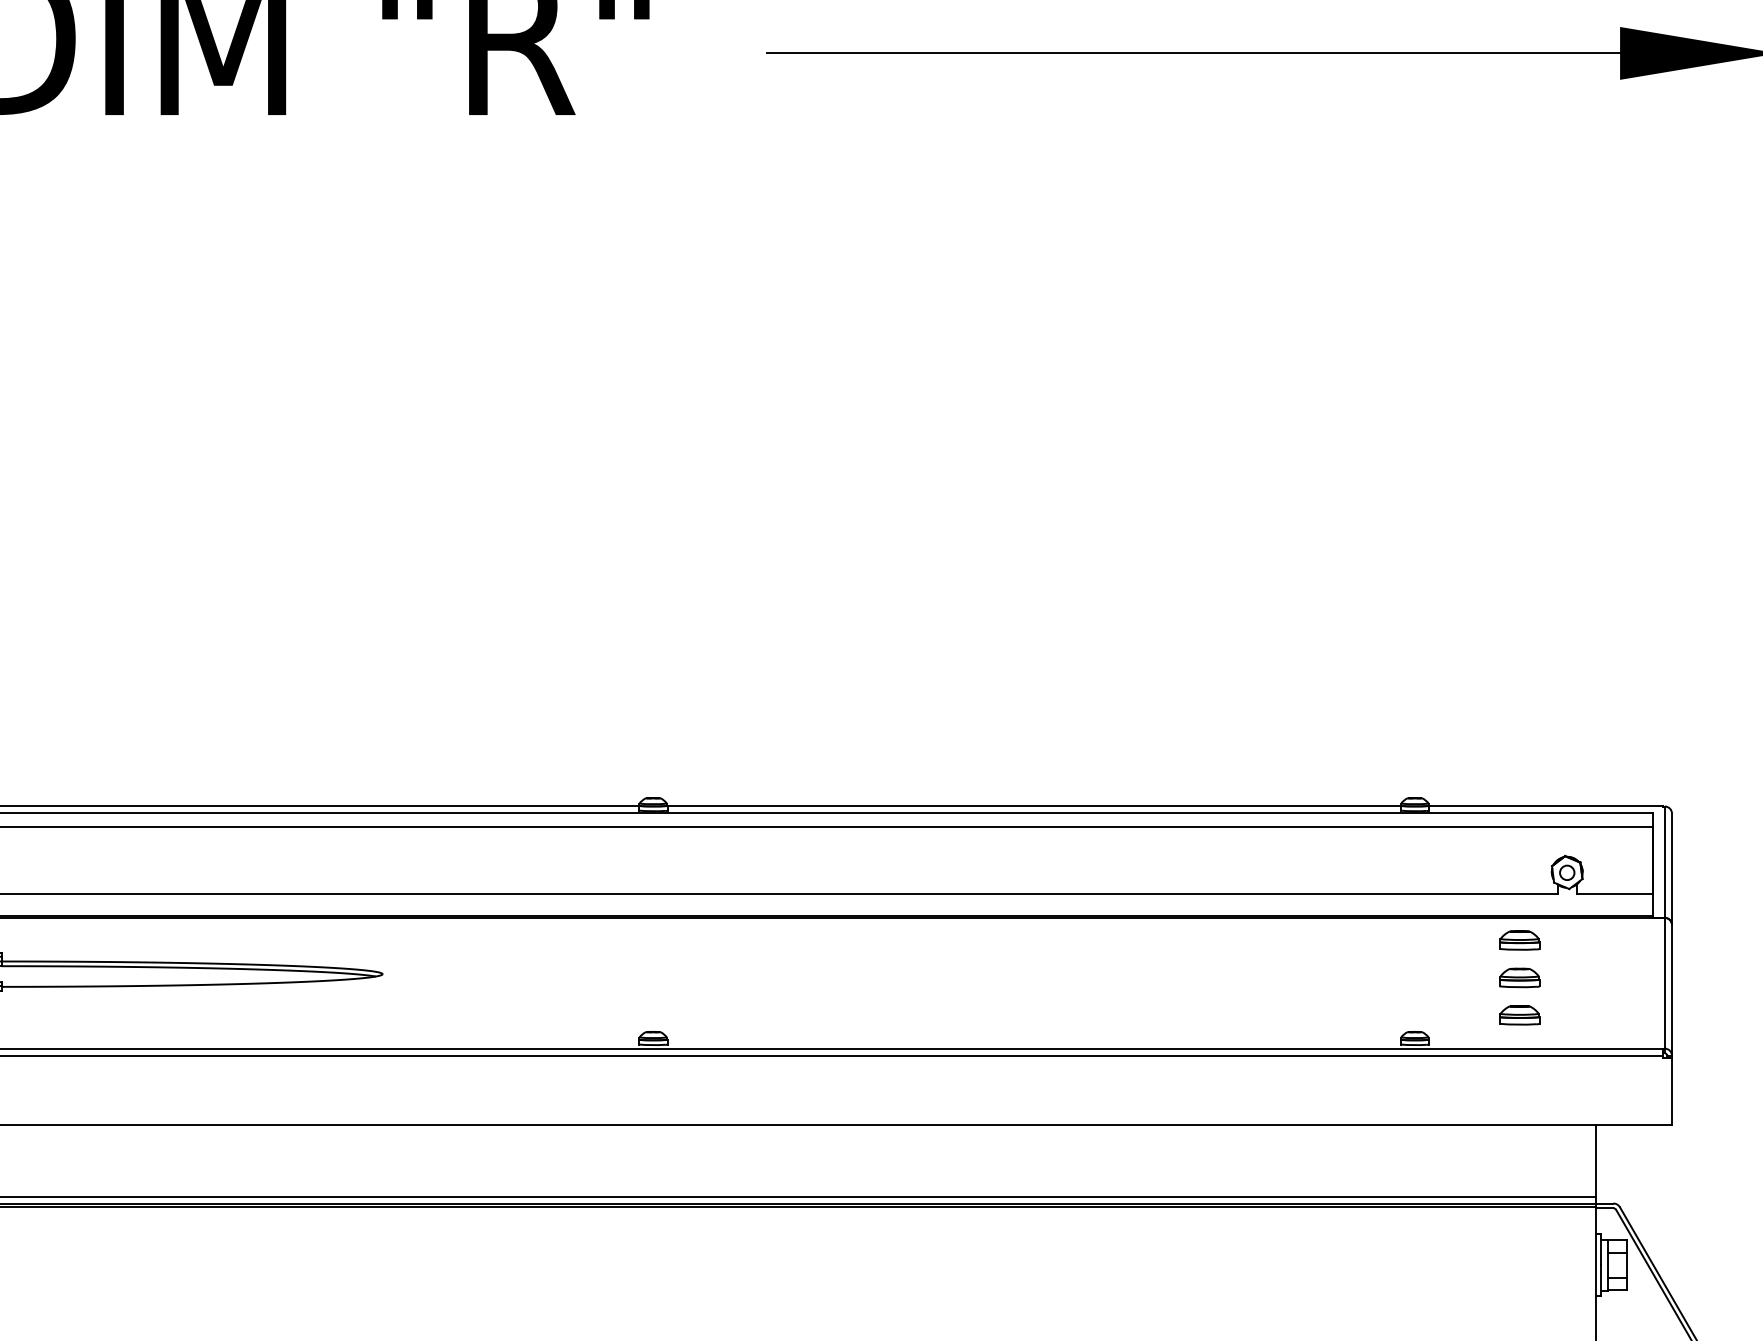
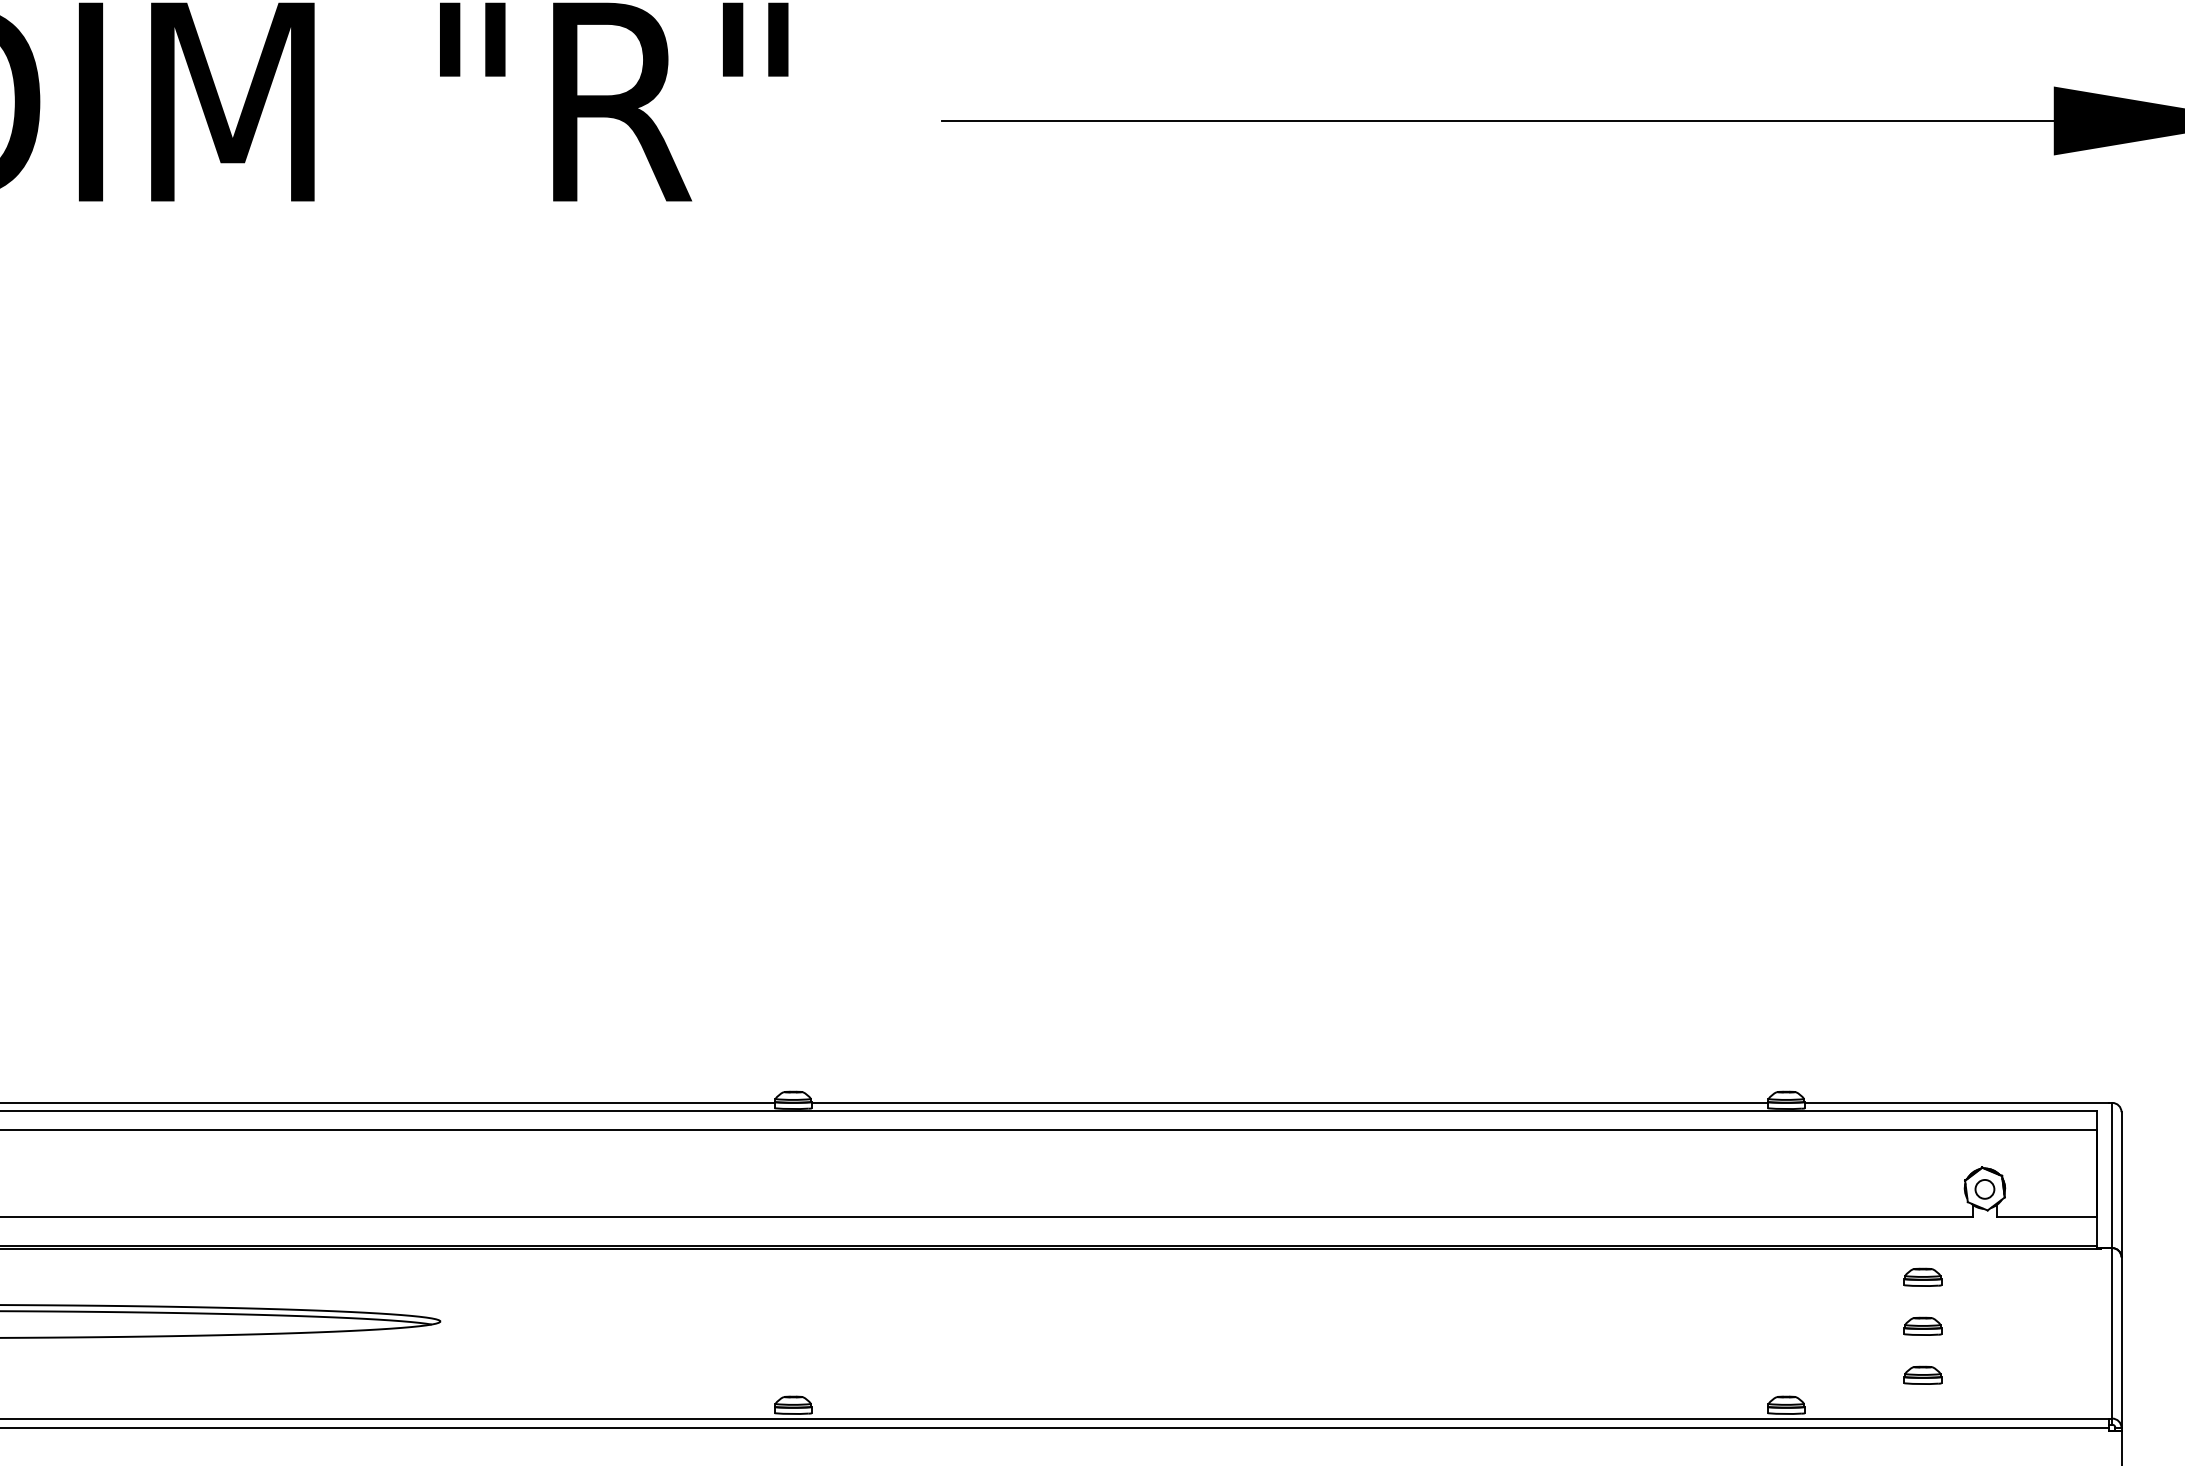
part: (1519, 939) -> (1922, 1276), size x0.71
part: (1519, 977) -> (1922, 1325), size x0.71
part: (1519, 1015) -> (1922, 1375), size x0.71

